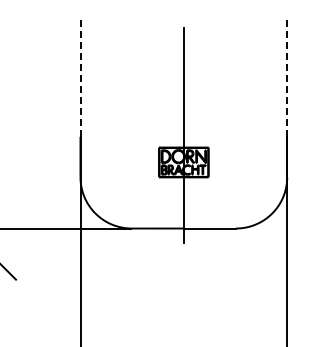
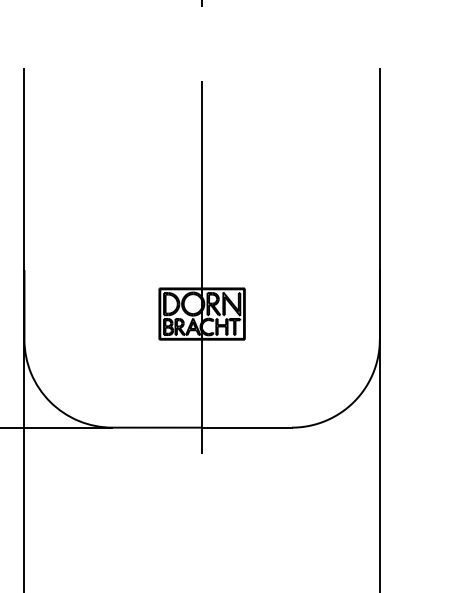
line: (80, 78) -> (24, 169), dashed -> solid
line: (287, 78) -> (380, 169), dashed -> solid

